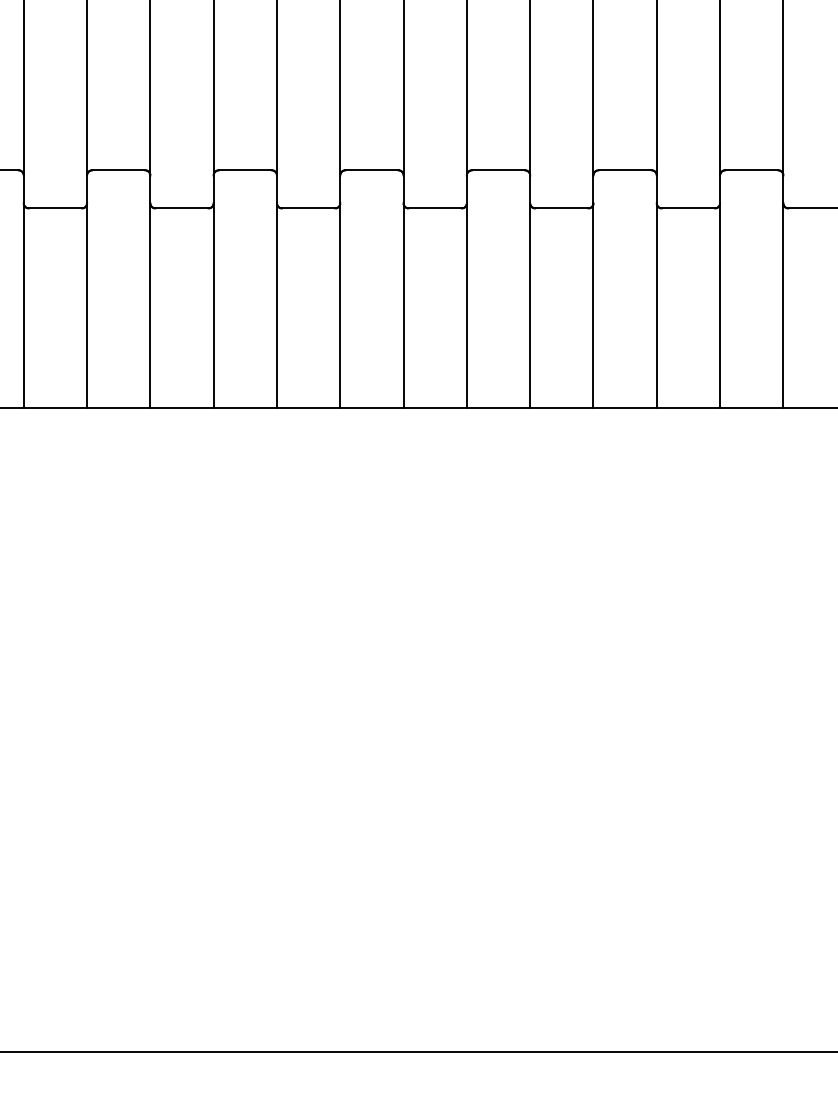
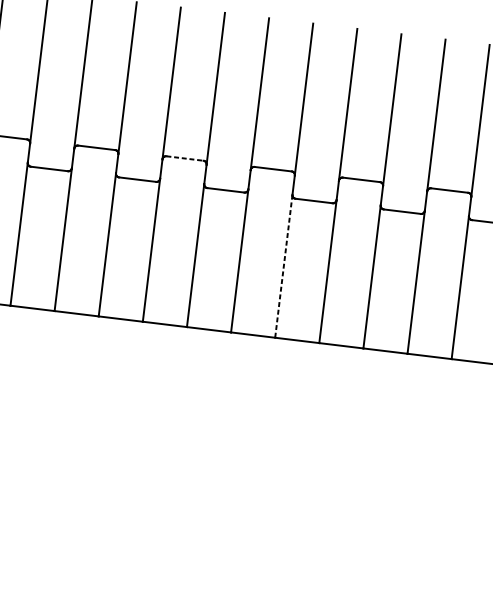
line: (371, 170) -> (184, 158), solid -> dashed
line: (530, 305) -> (284, 266), solid -> dashed

